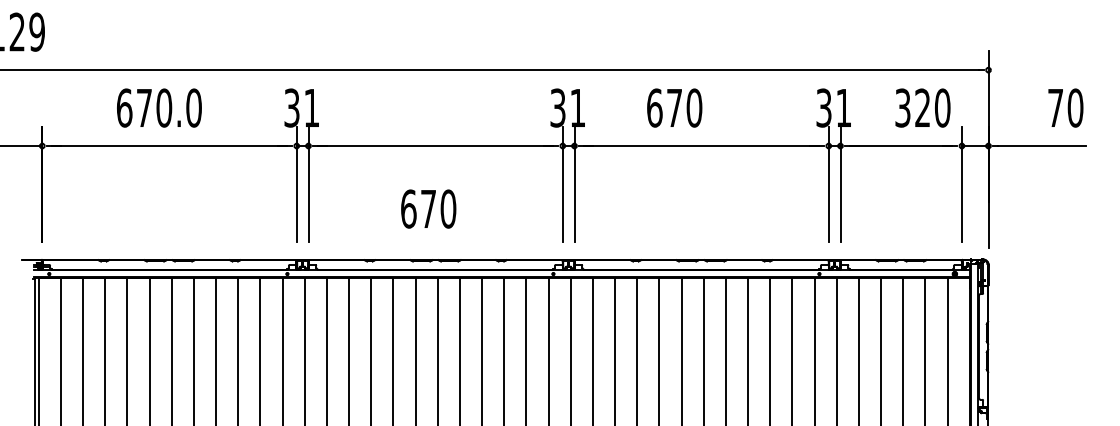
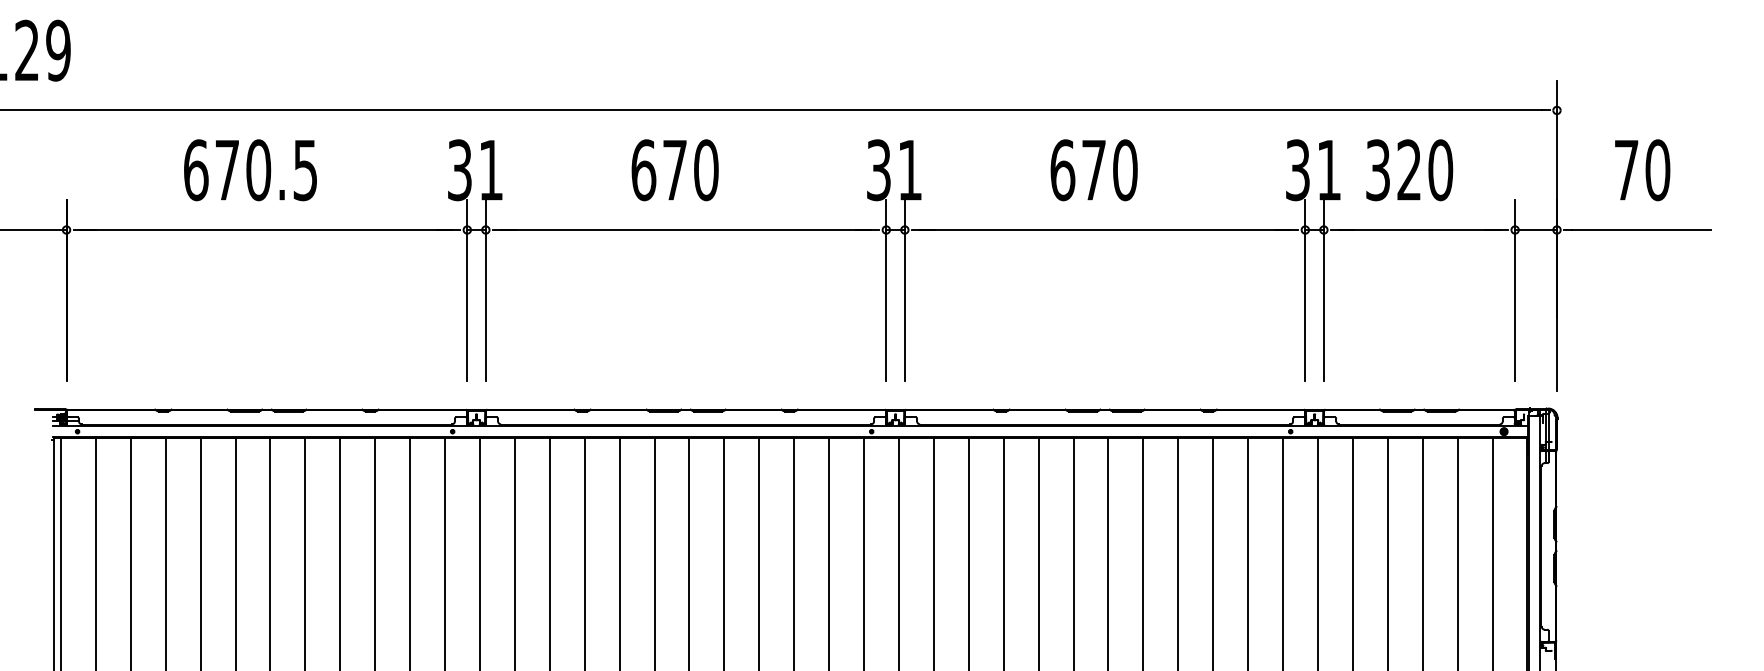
text: (193, 107) -> (304, 169), 670.0 -> 670.5
text: (674, 107) -> (1093, 169), moved
text: (922, 107) -> (1408, 169), moved
text: (1065, 107) -> (1642, 169), moved
text: (428, 208) -> (674, 169), moved

